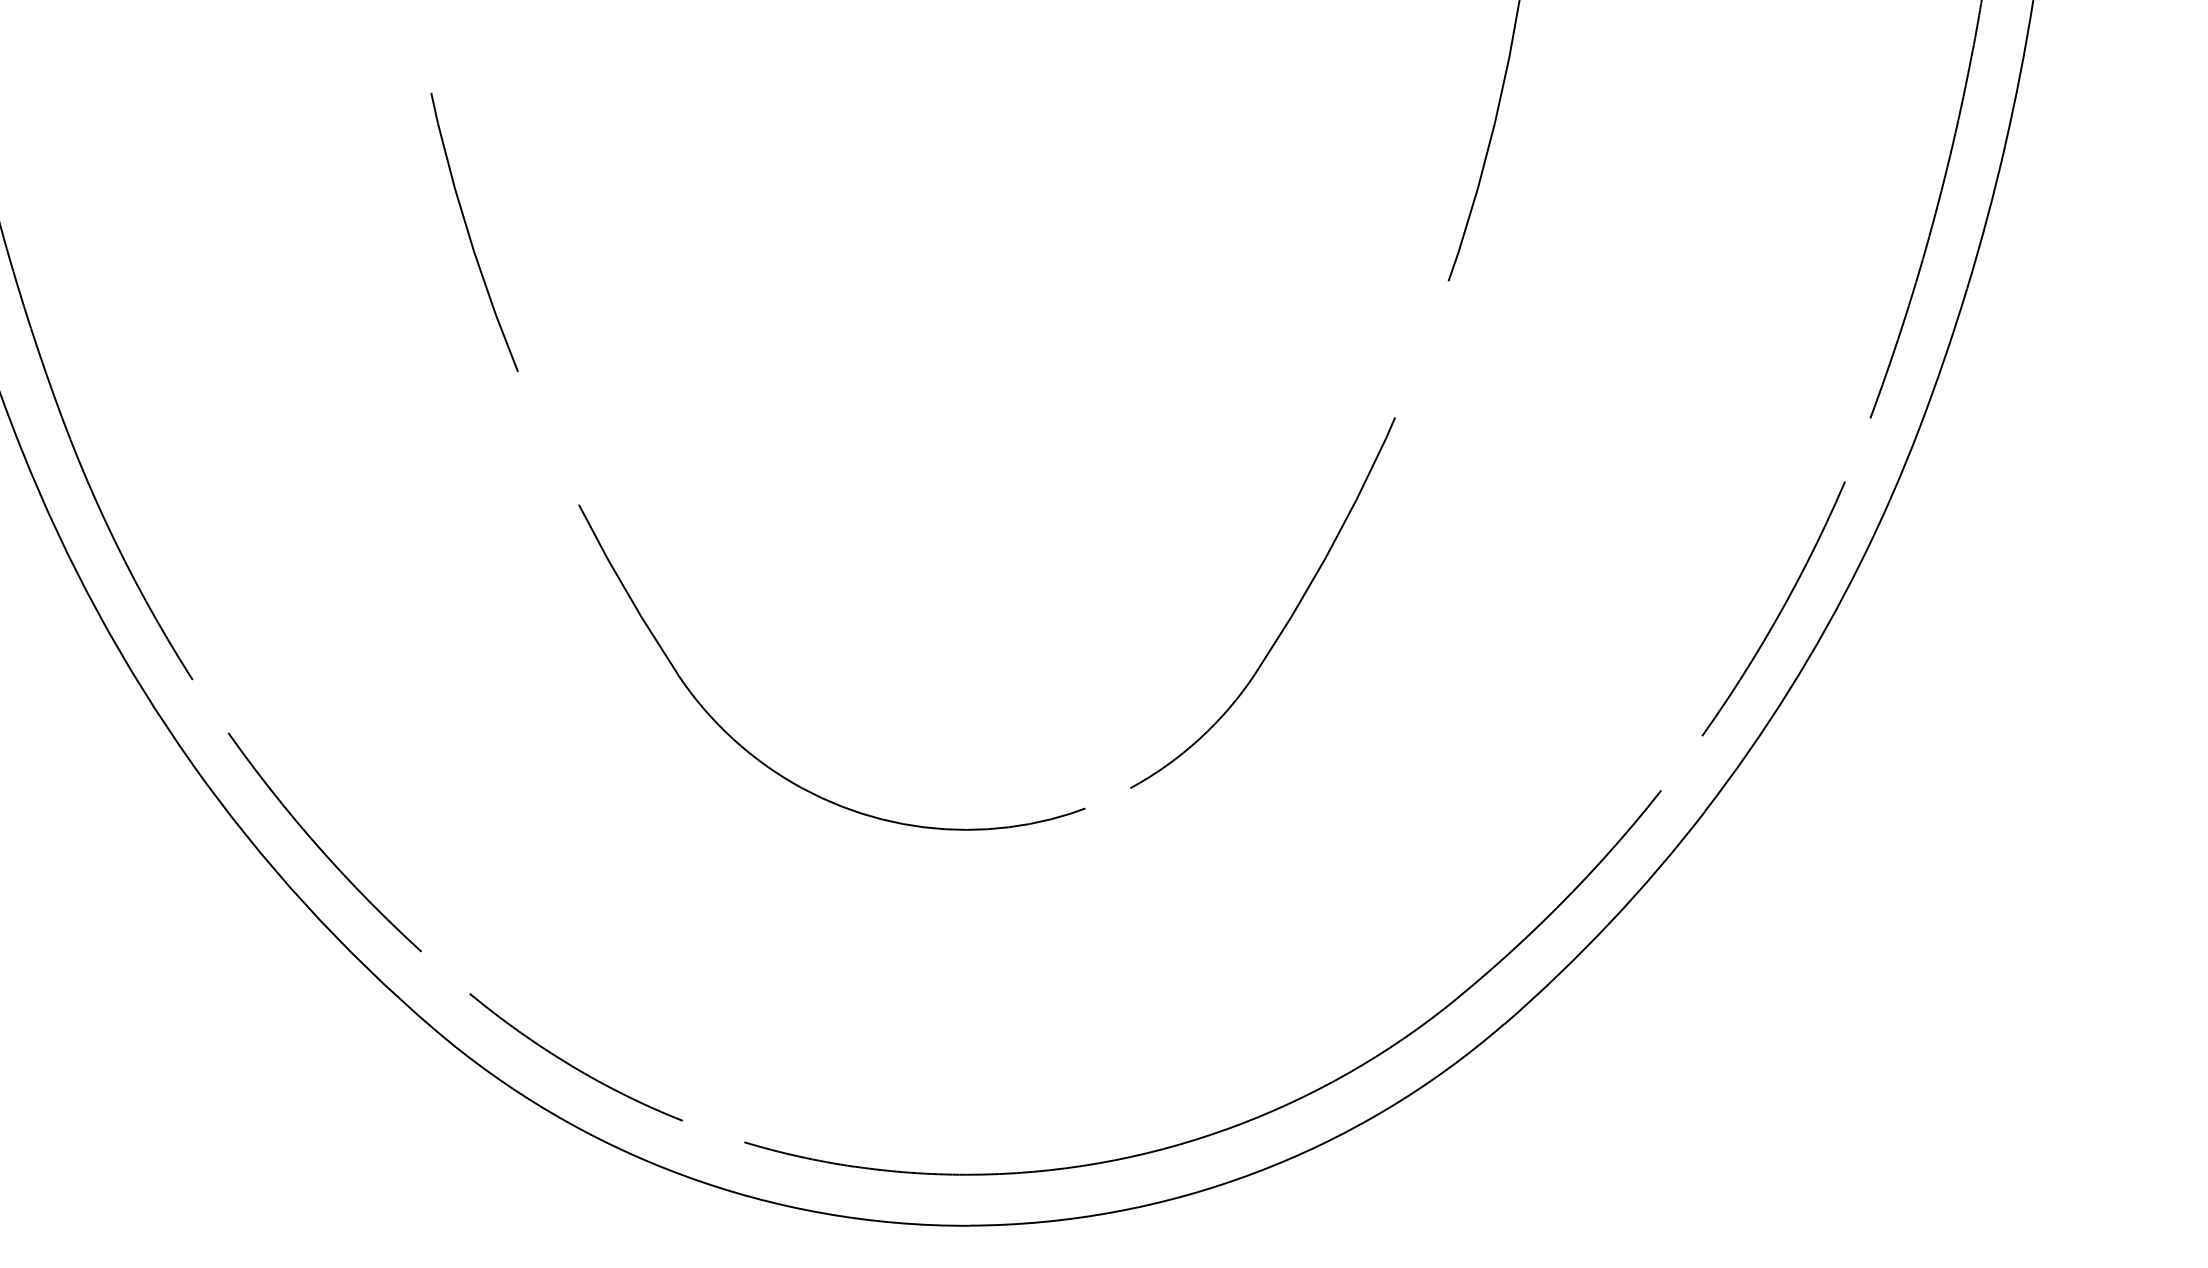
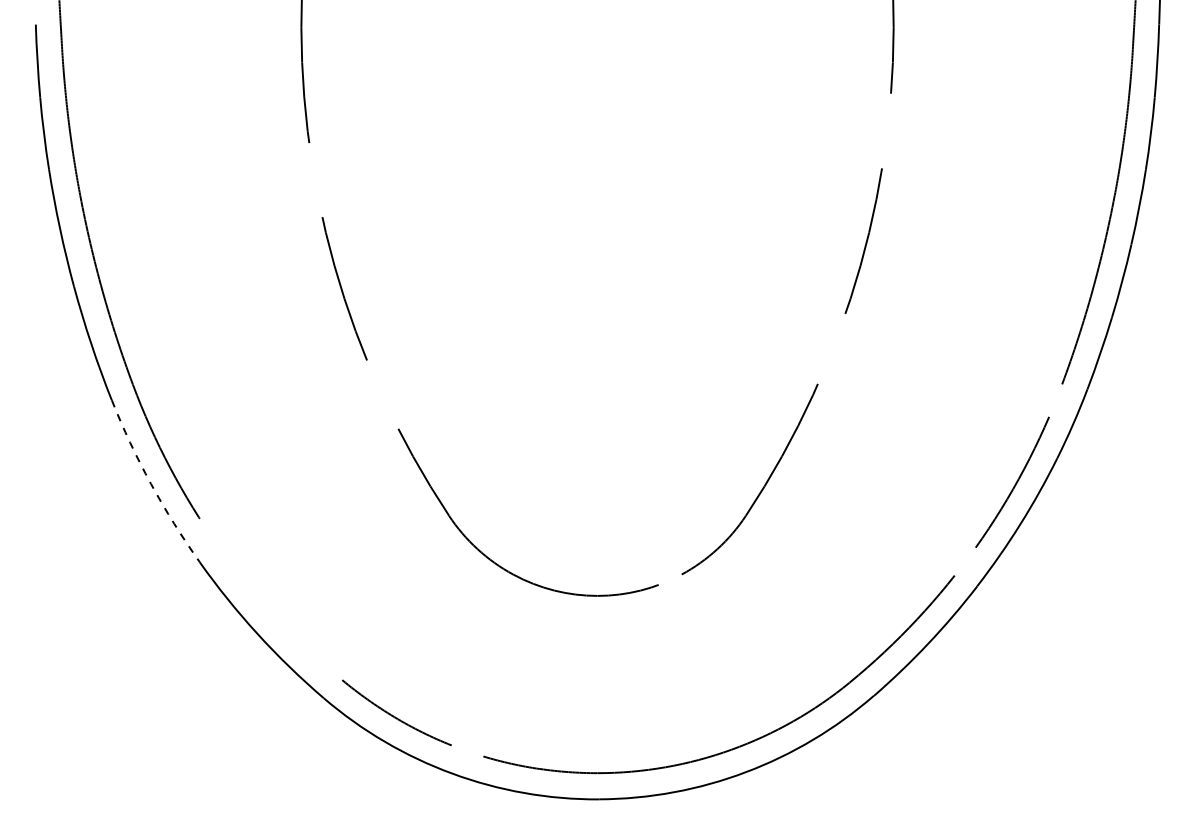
arc: (98, 611) -> (151, 483), solid -> dashed
arc: (318, 844) -> (264, 603), removed

